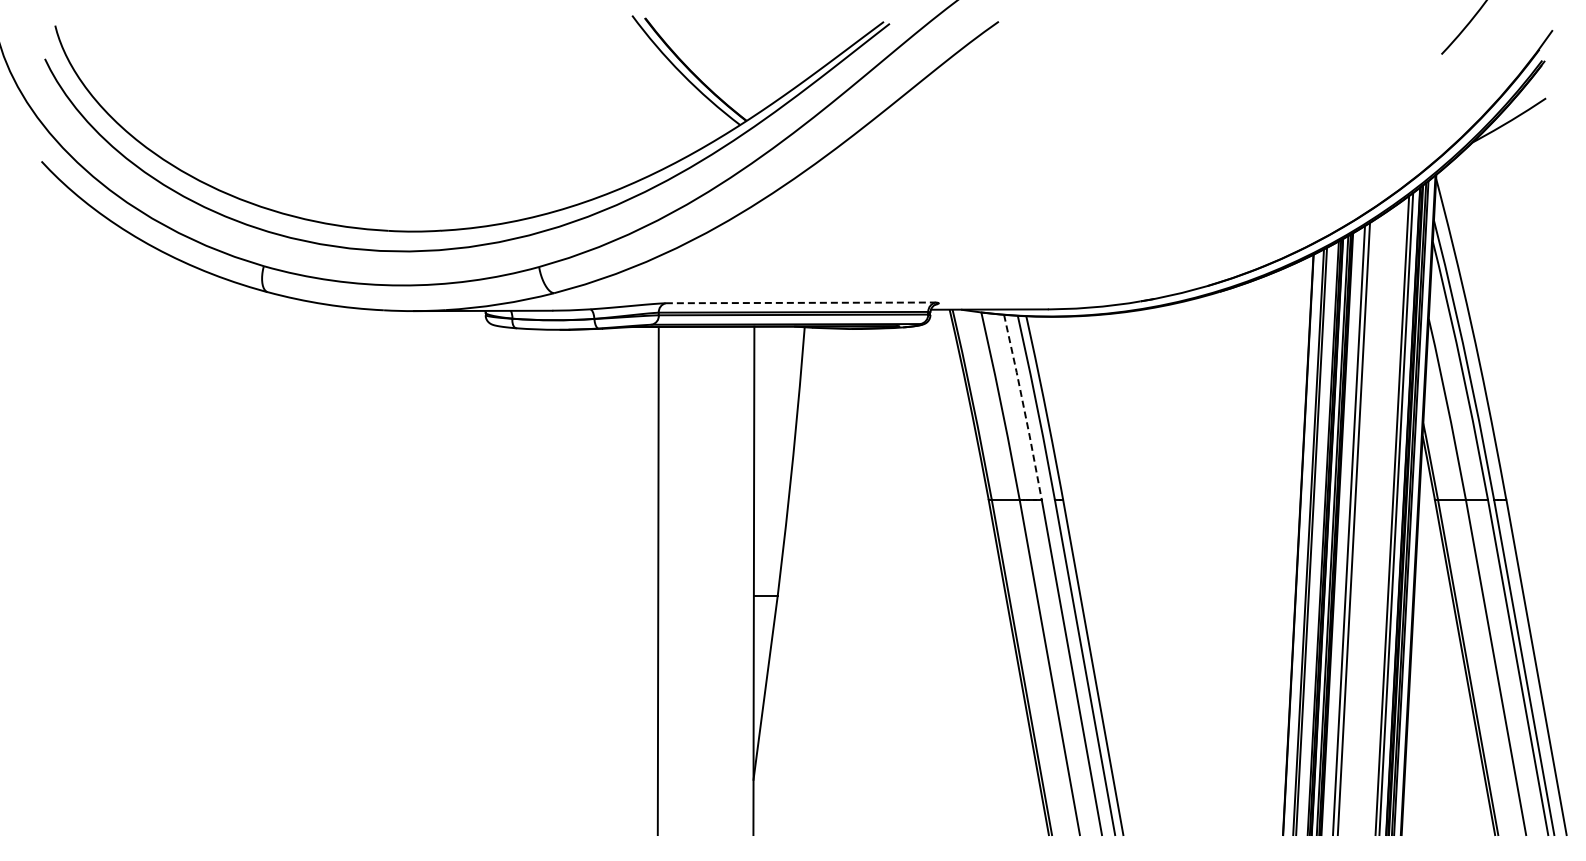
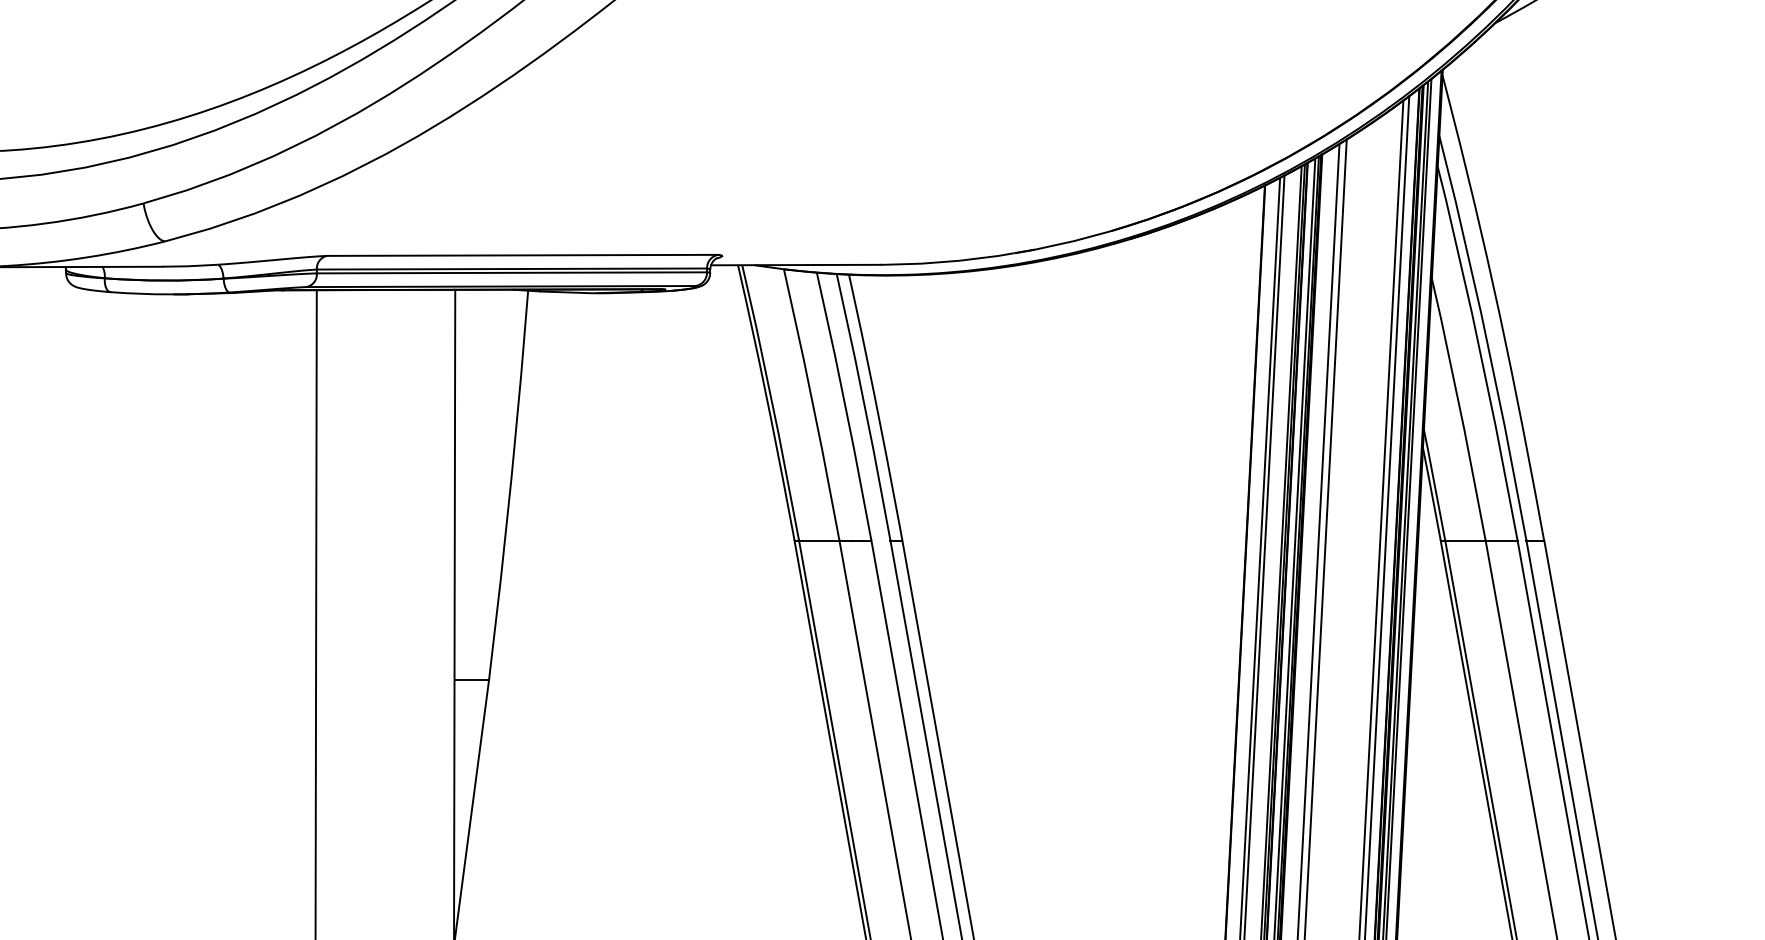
line: (801, 302) -> (523, 254), dashed -> solid
line: (1023, 406) -> (844, 405), dashed -> solid

